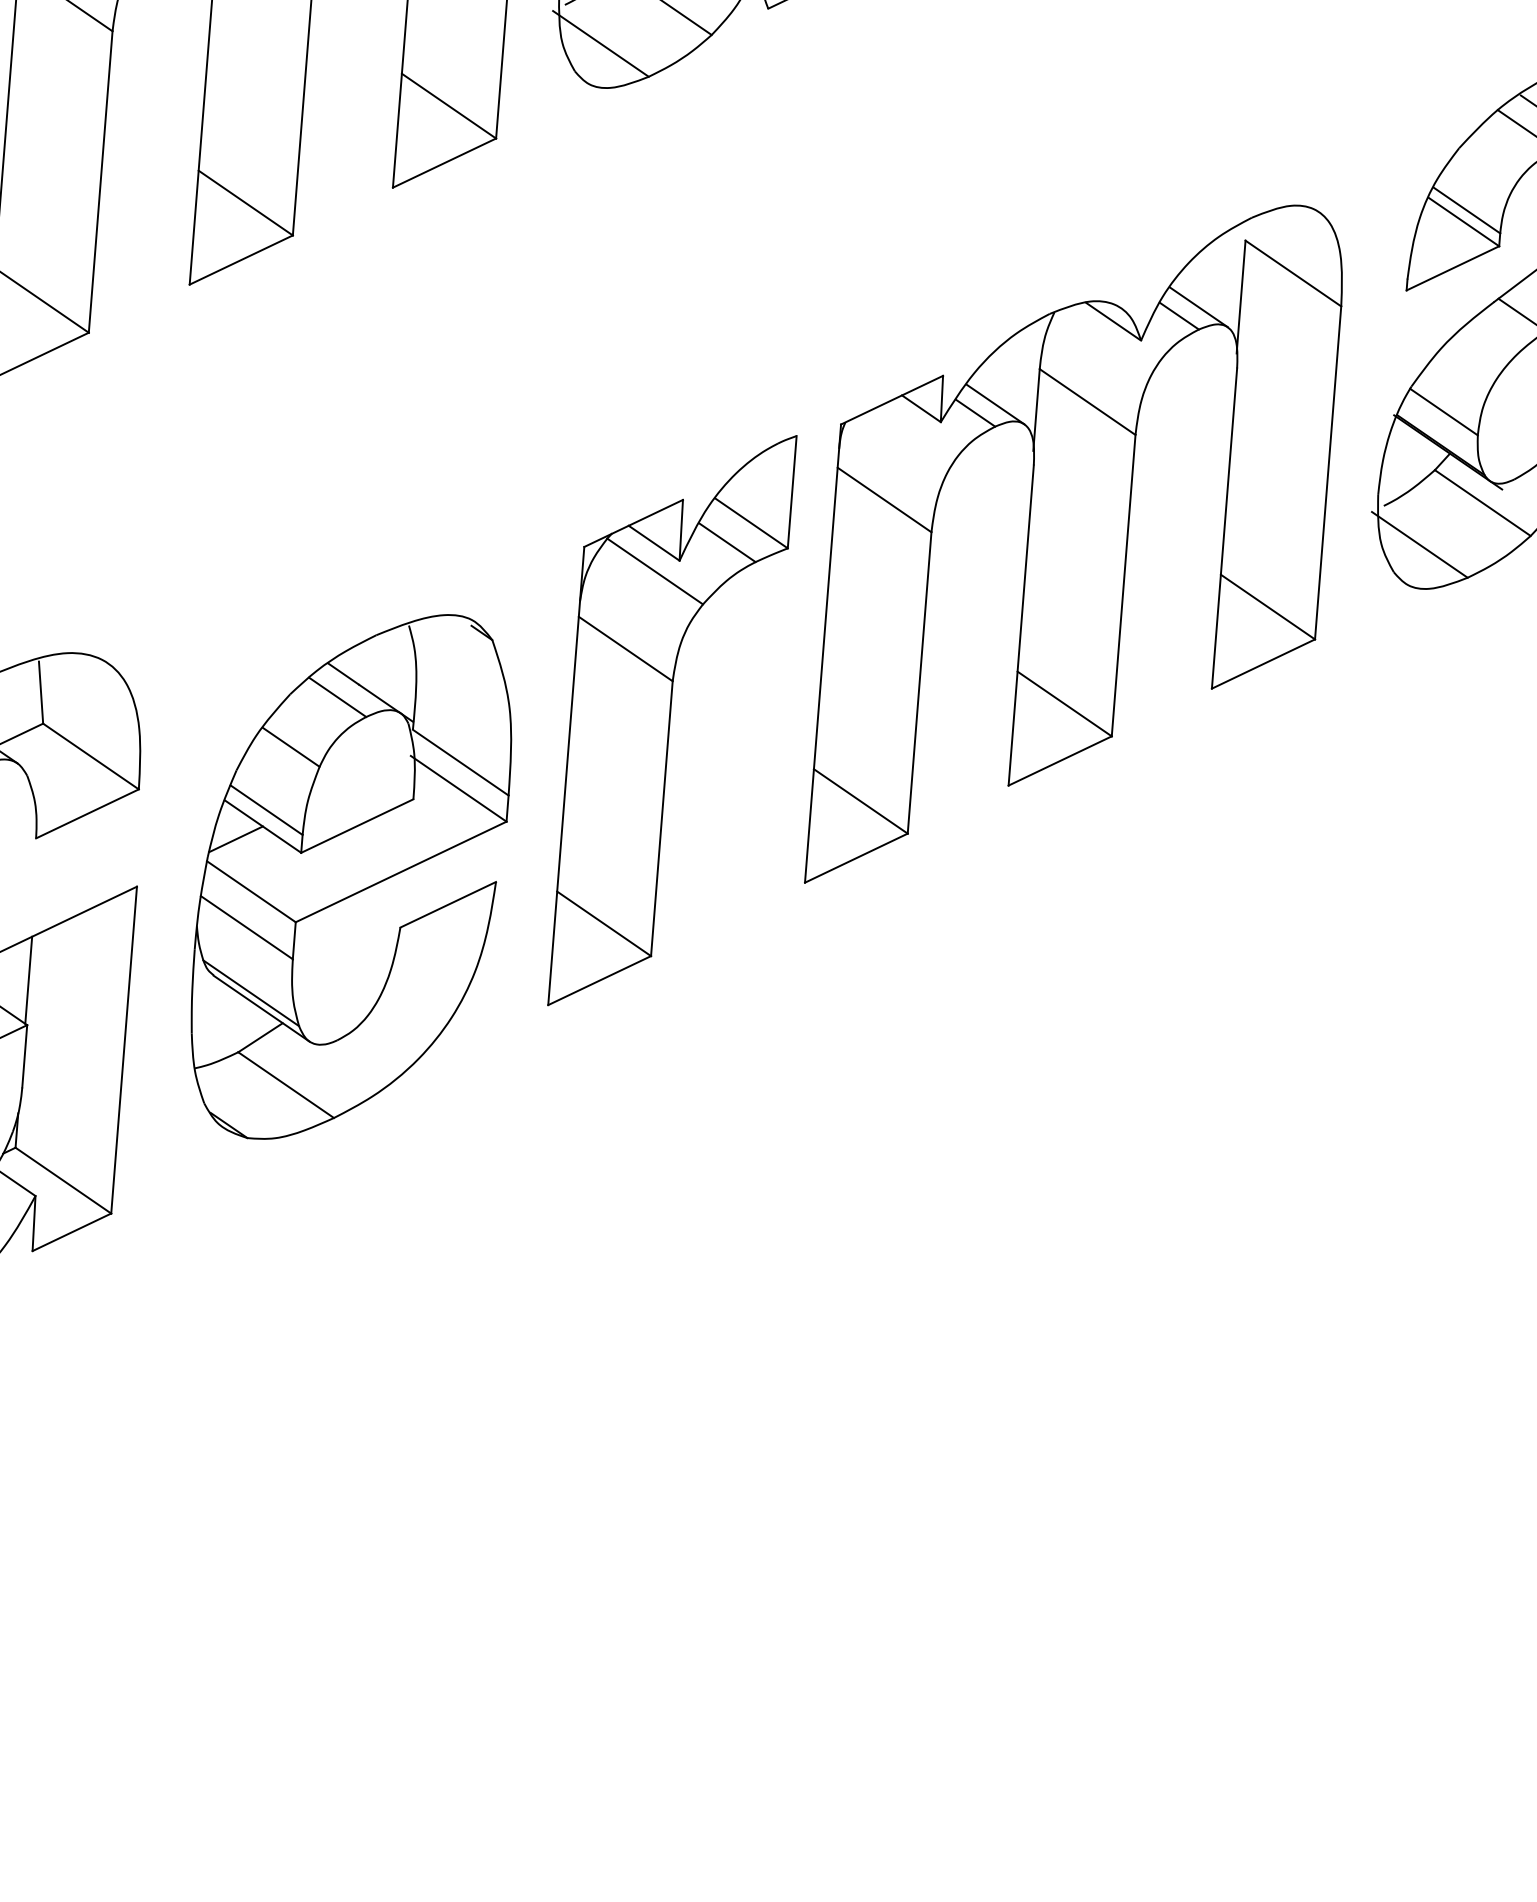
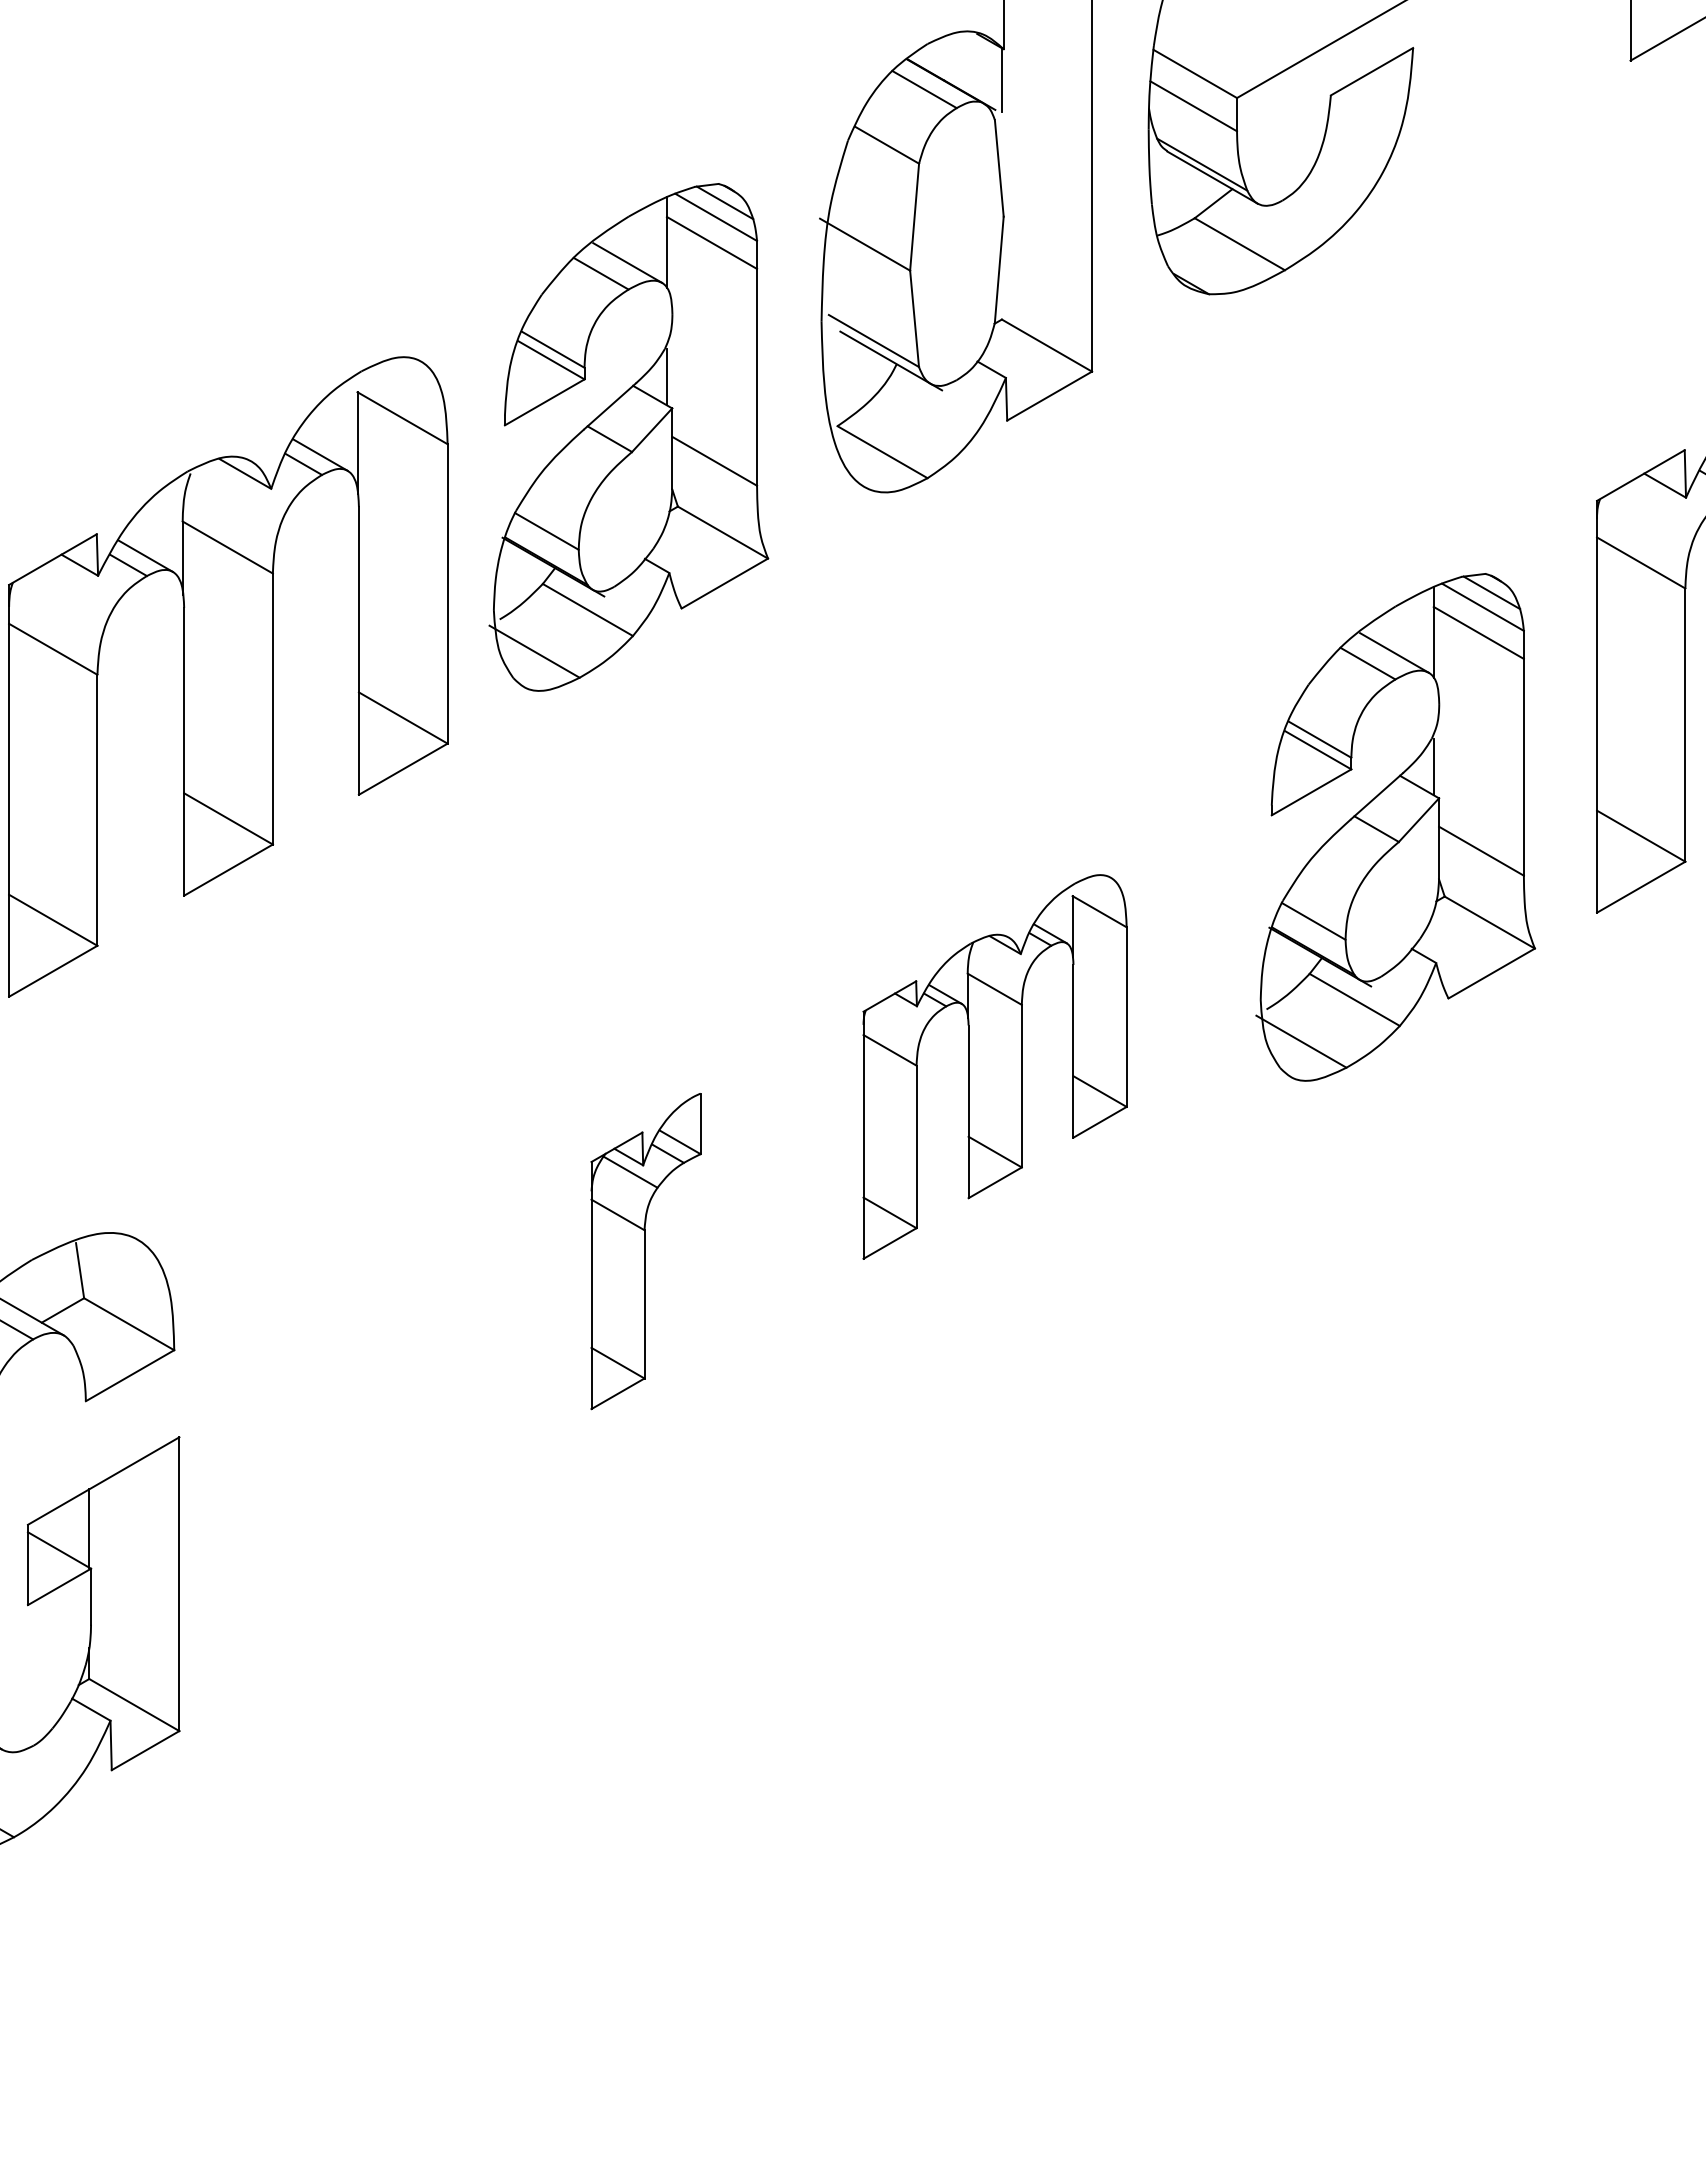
part: (1076, 545) -> (994, 1066), size x0.6
part: (671, 720) -> (645, 1251), size x0.6
part: (351, 876) -> (370, 1413), removed

